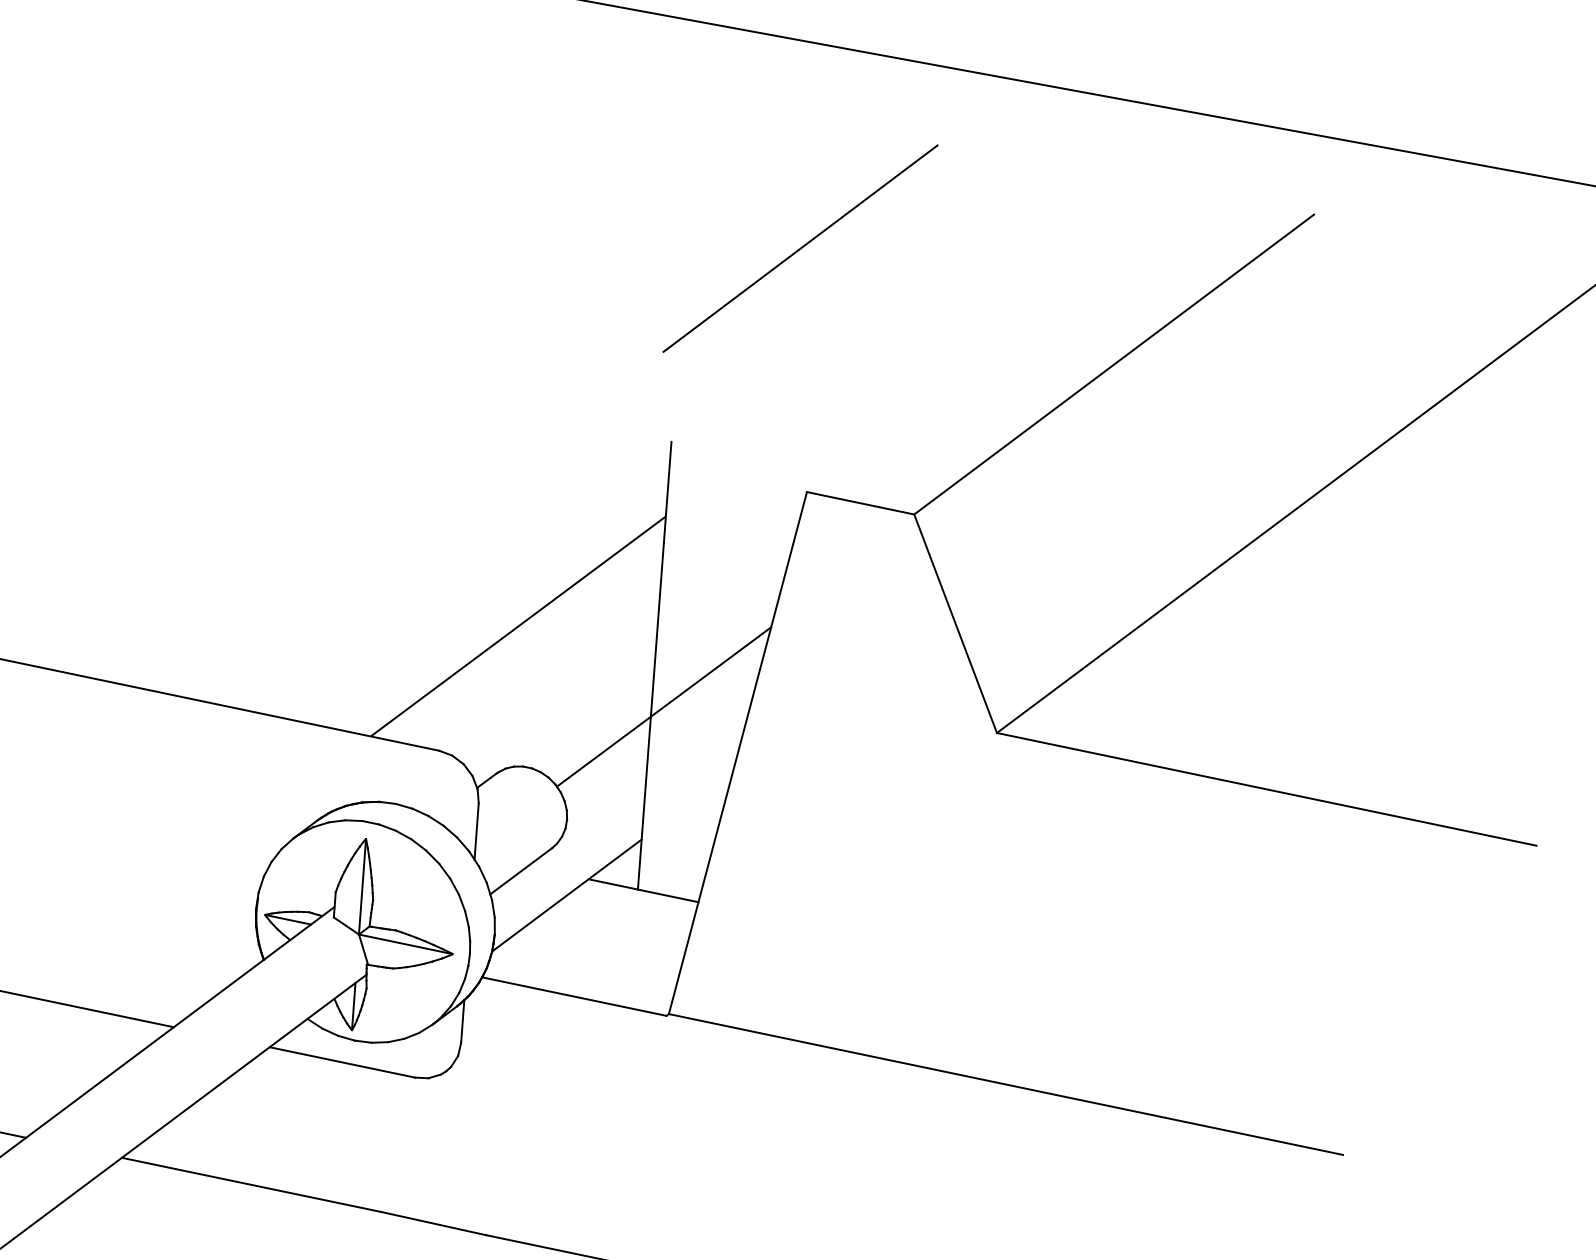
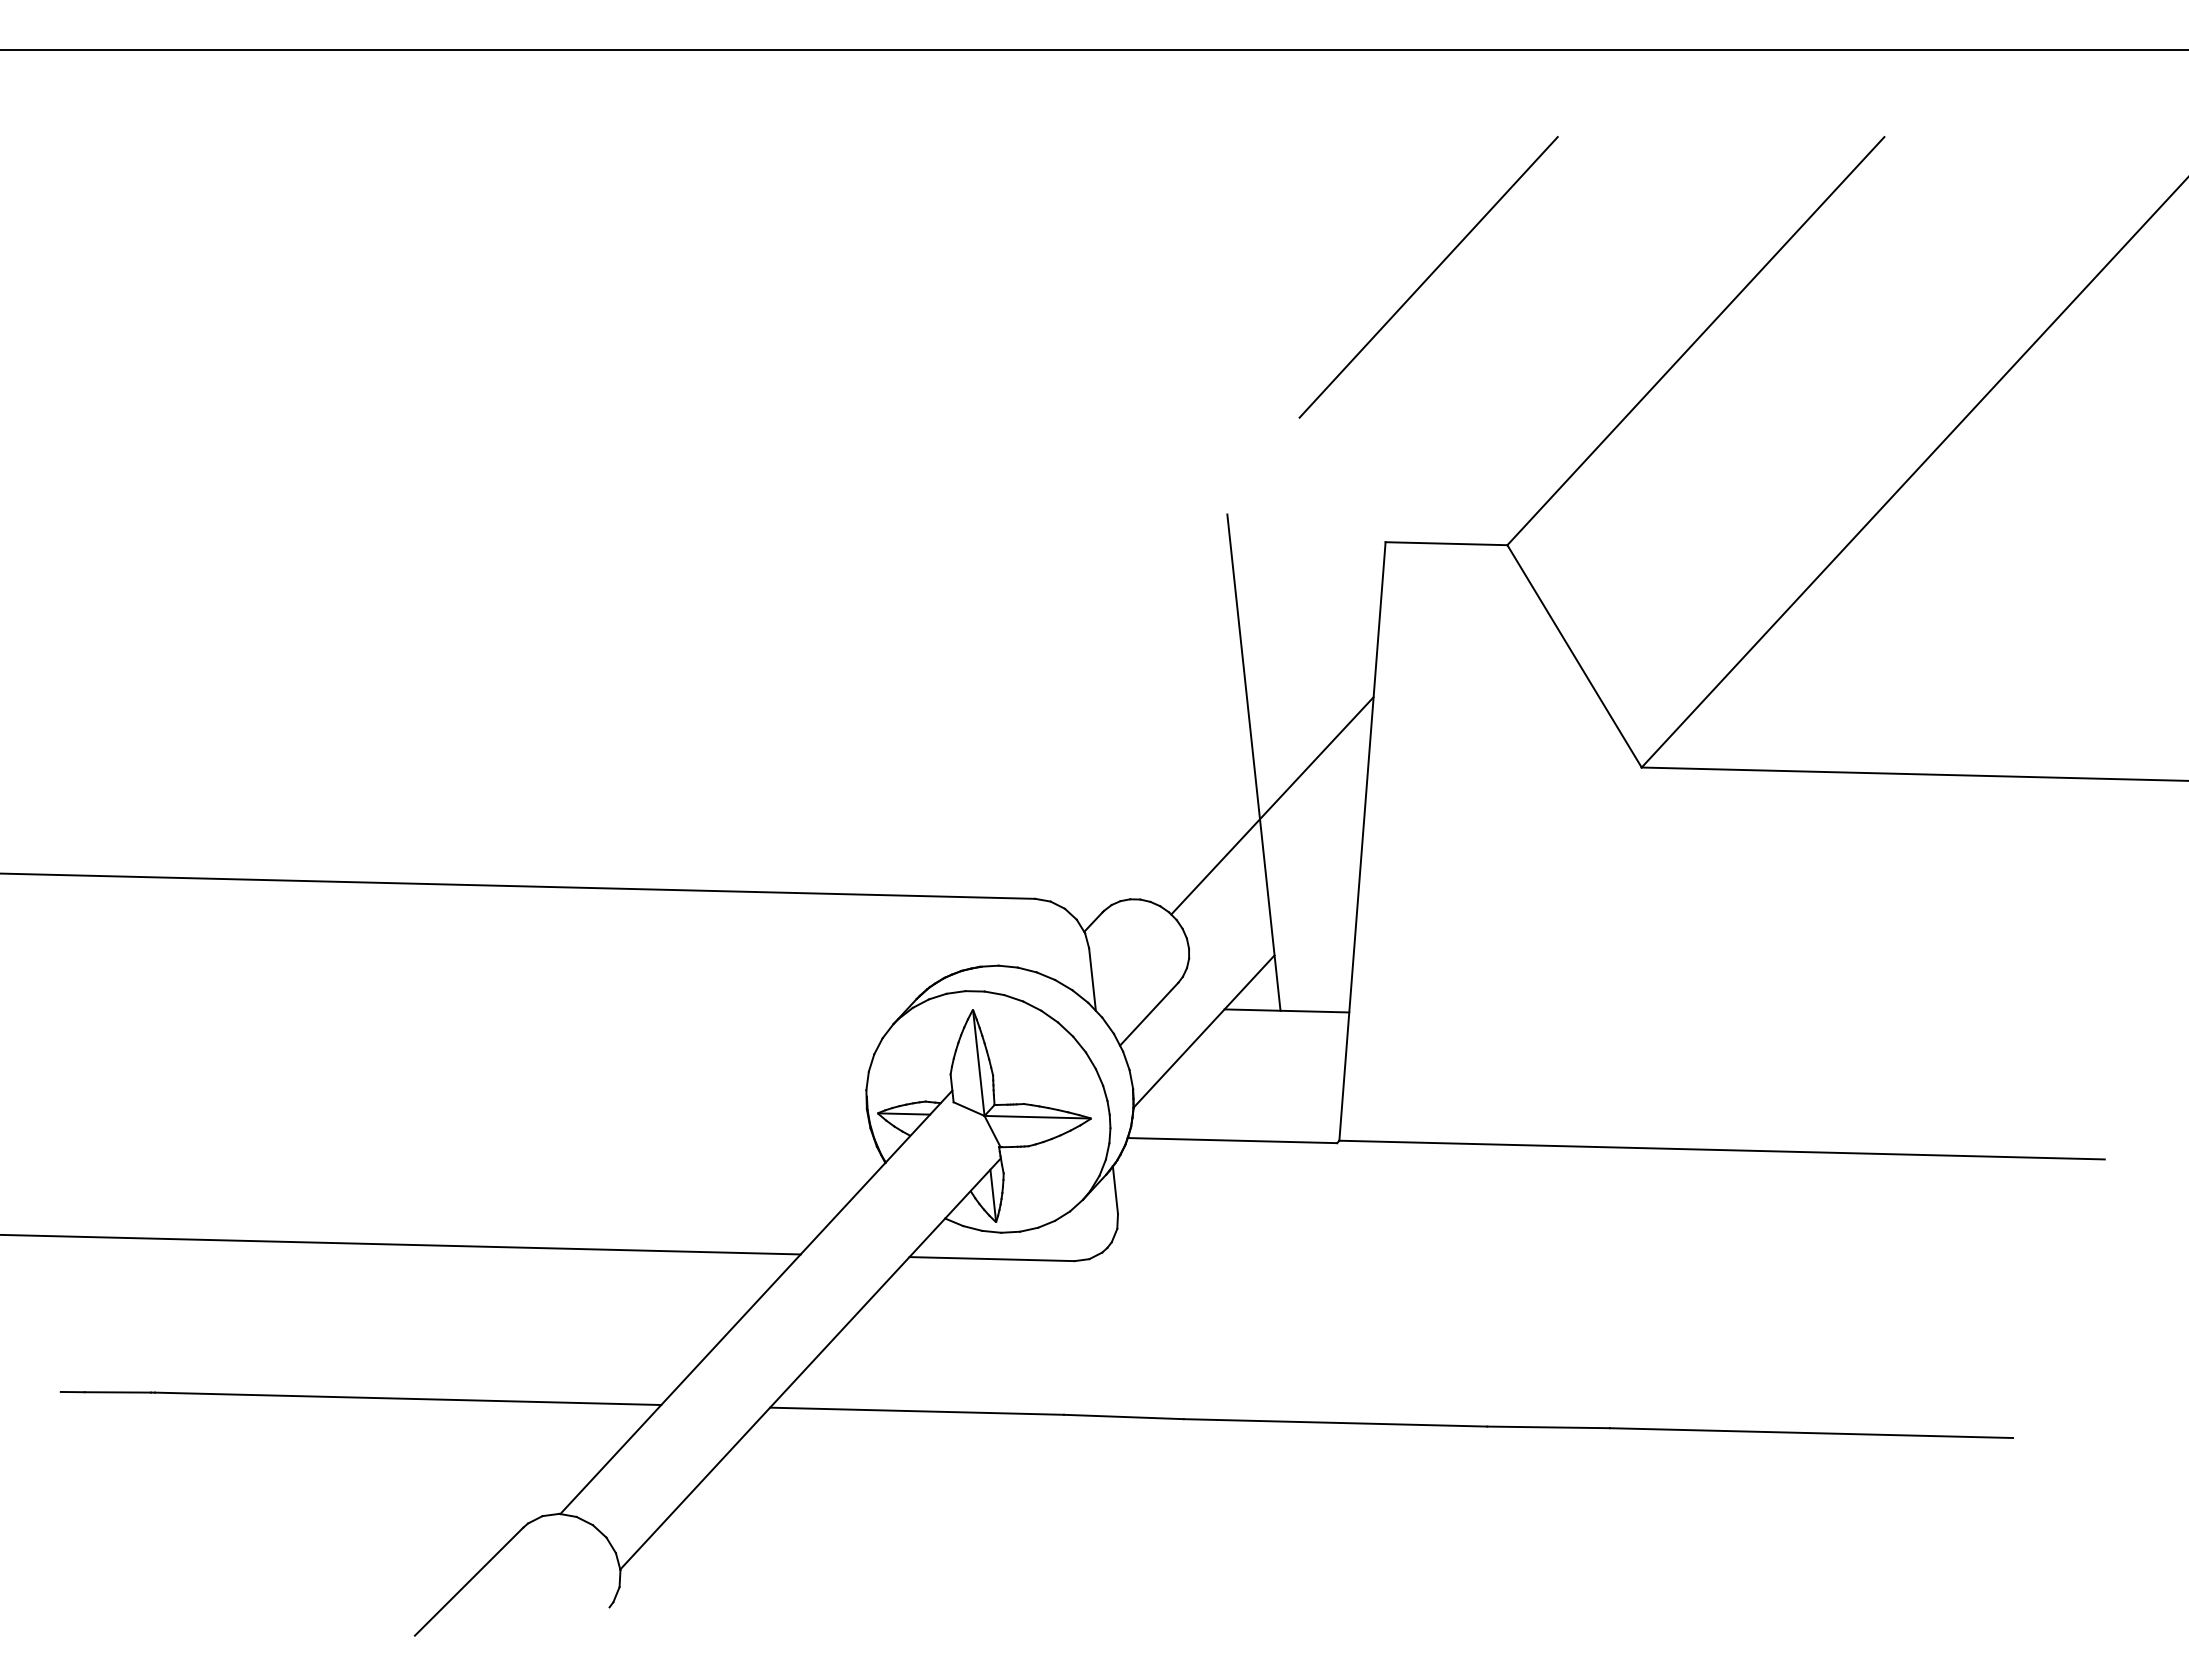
line: (800, 248) -> (1428, 277), moved
line: (518, 625) -> (1096, 746), removed

